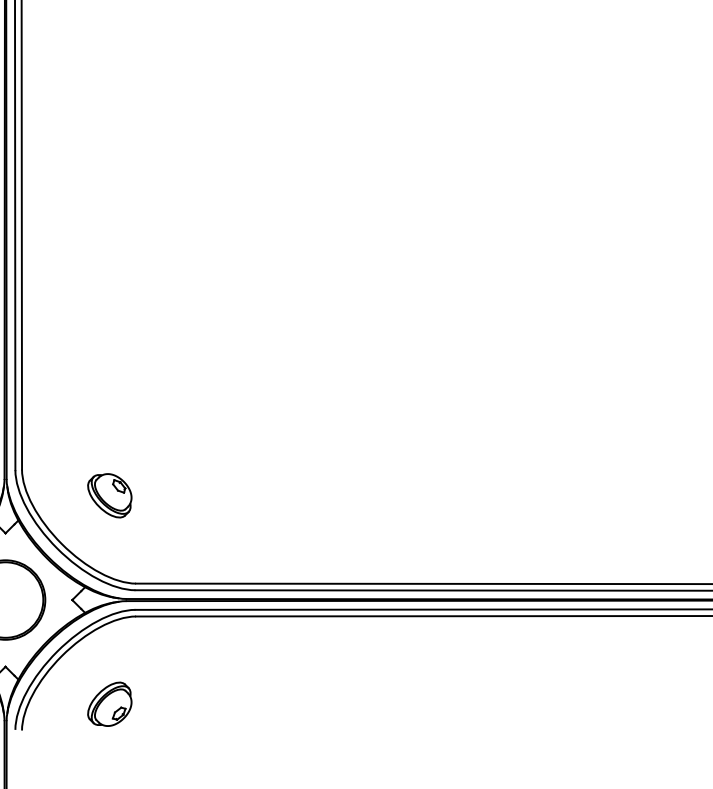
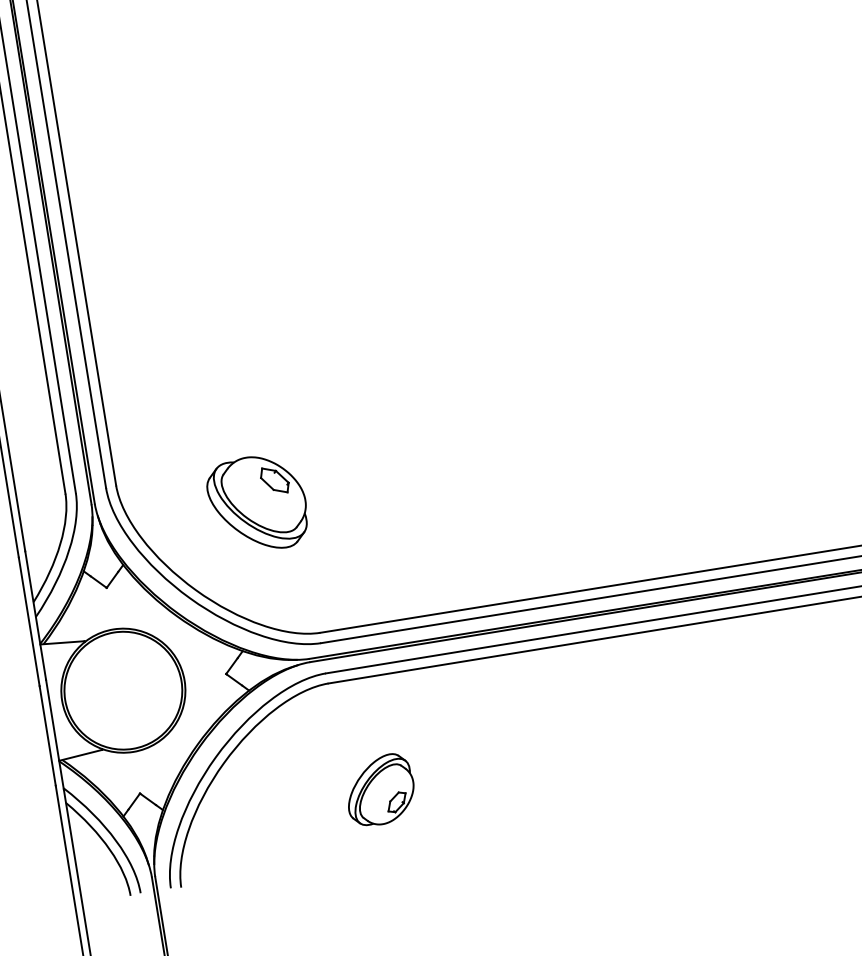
part: (109, 495) -> (257, 503), size x1.4
part: (109, 703) -> (379, 789), moved

